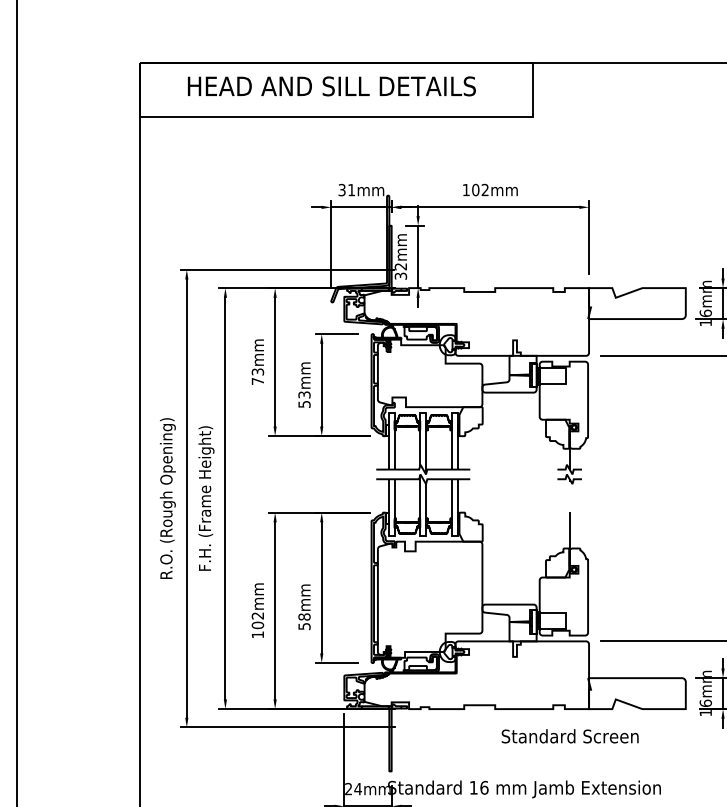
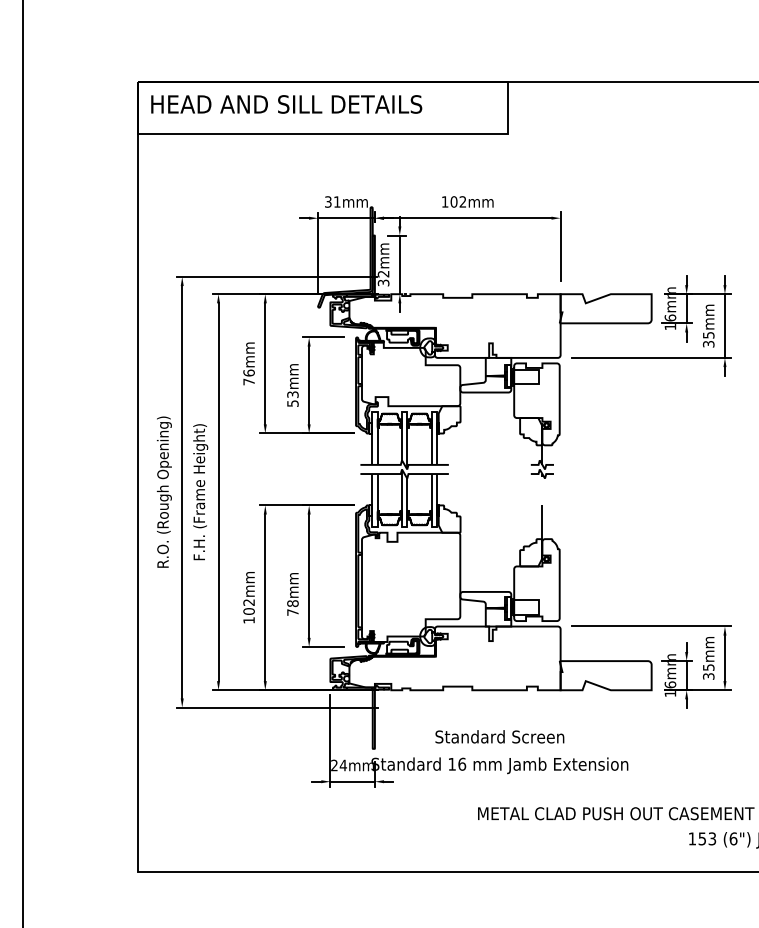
text: (331, 86) -> (286, 104), moved
text: (257, 371) -> (248, 372), 73mm -> 76mm
text: (304, 626) -> (292, 612), 58mm -> 78mm
text: (569, 735) -> (499, 736), moved

